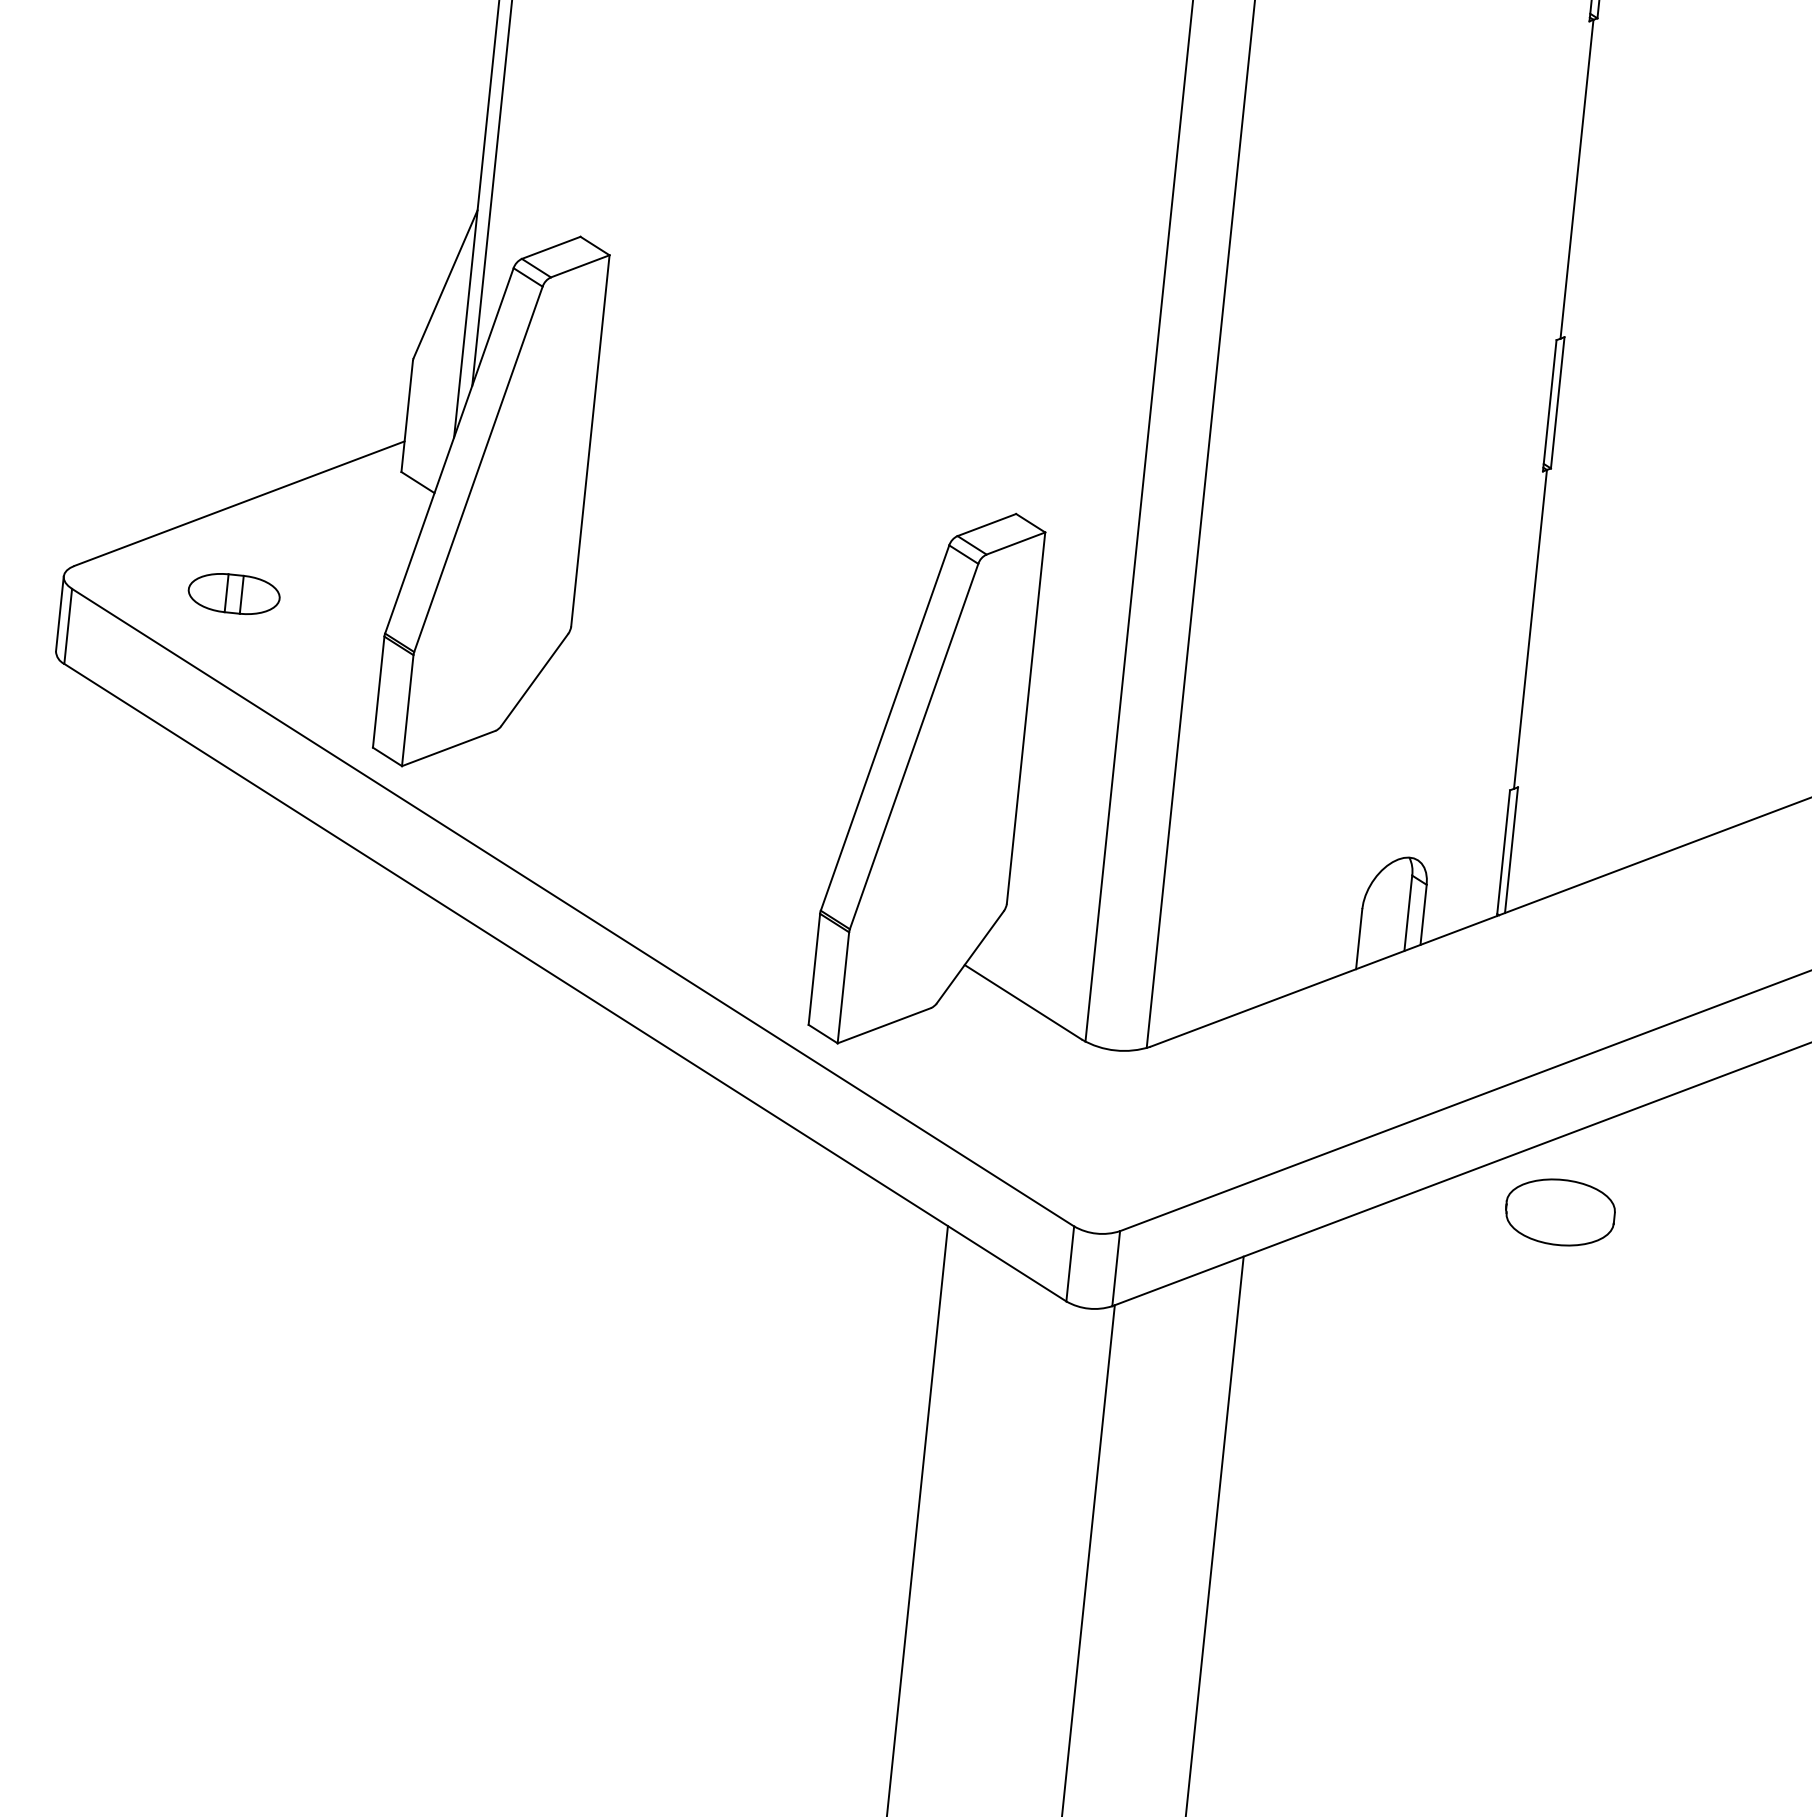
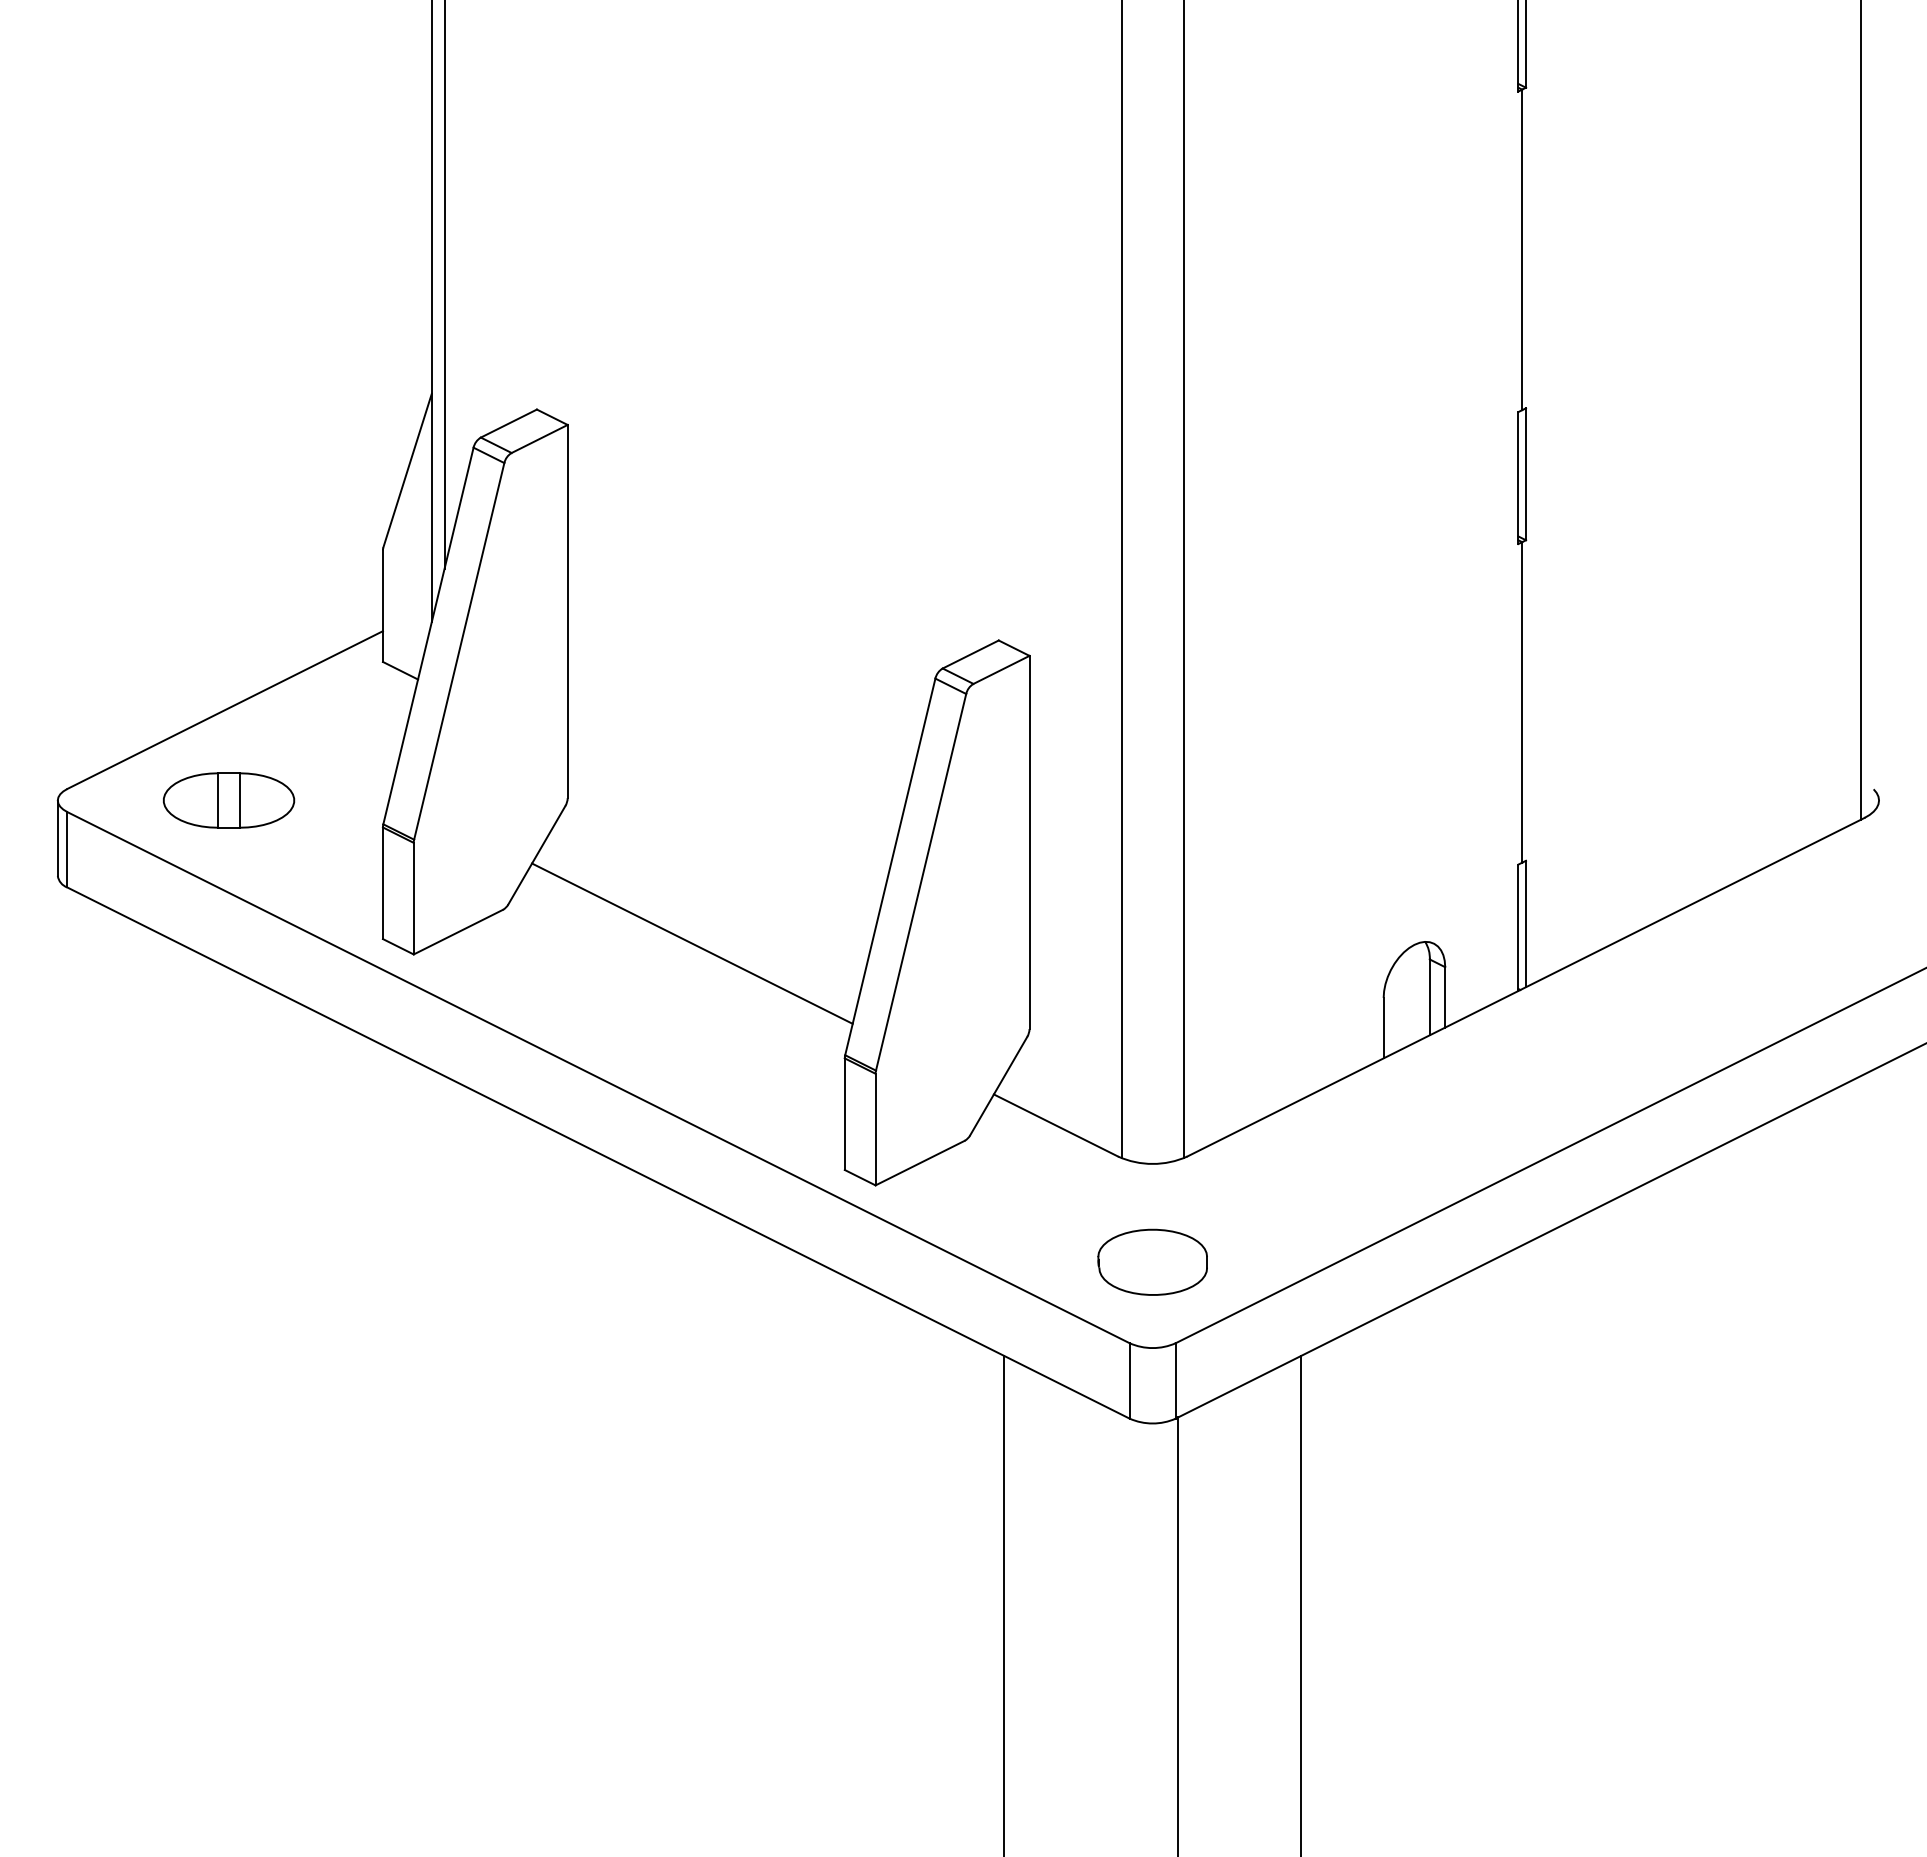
part: (234, 594) -> (229, 800), size x1.43
line: (680, 783) -> (692, 943), added
part: (1560, 1211) -> (1152, 1261), moved

